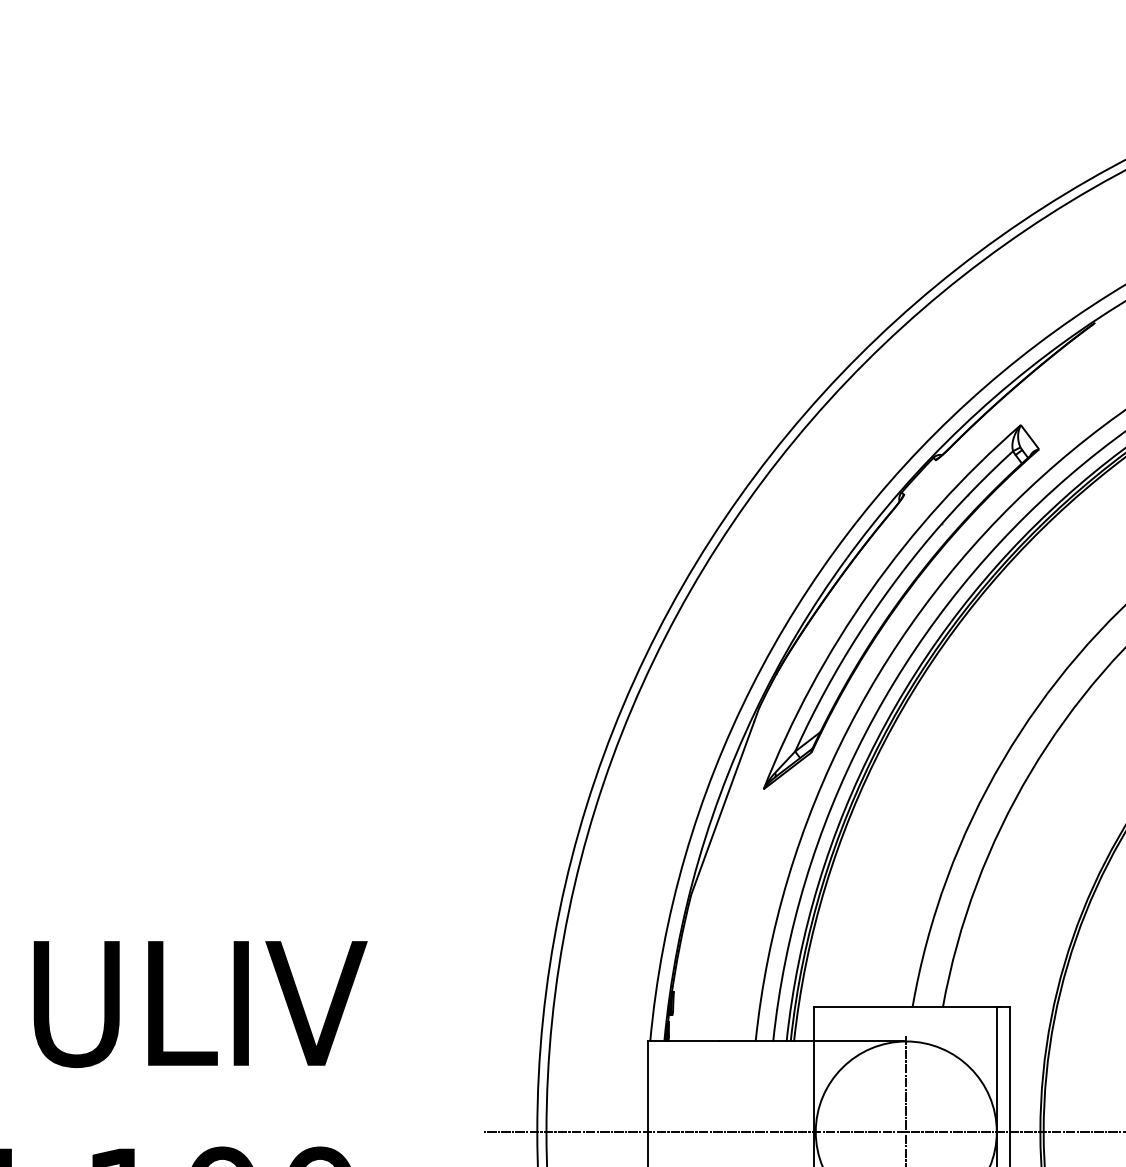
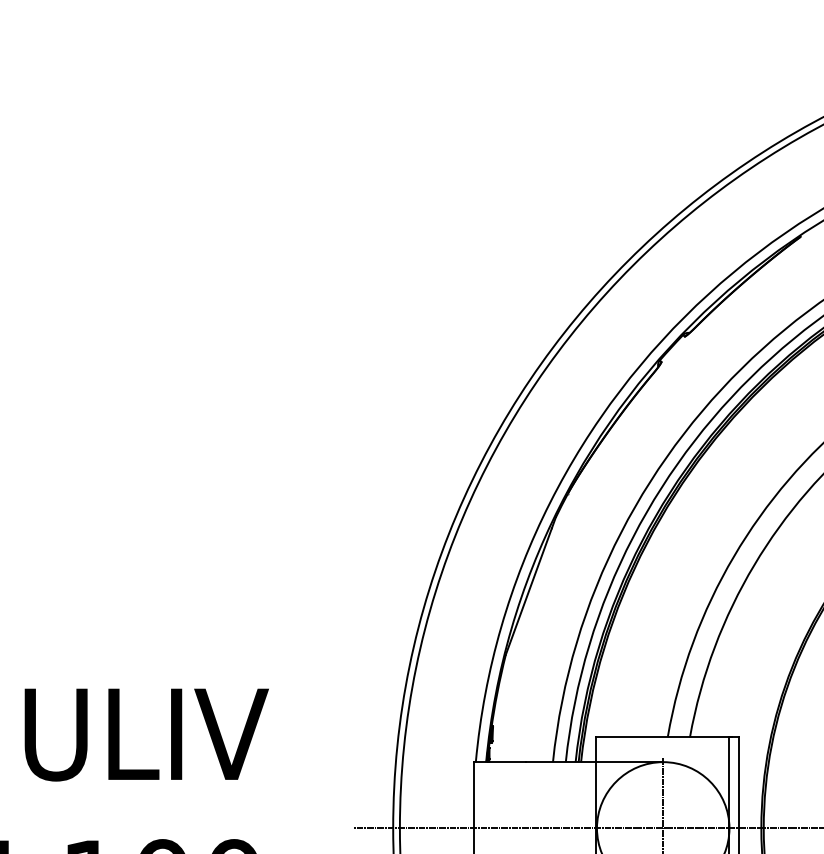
part: (901, 607) -> (659, 444), removed

